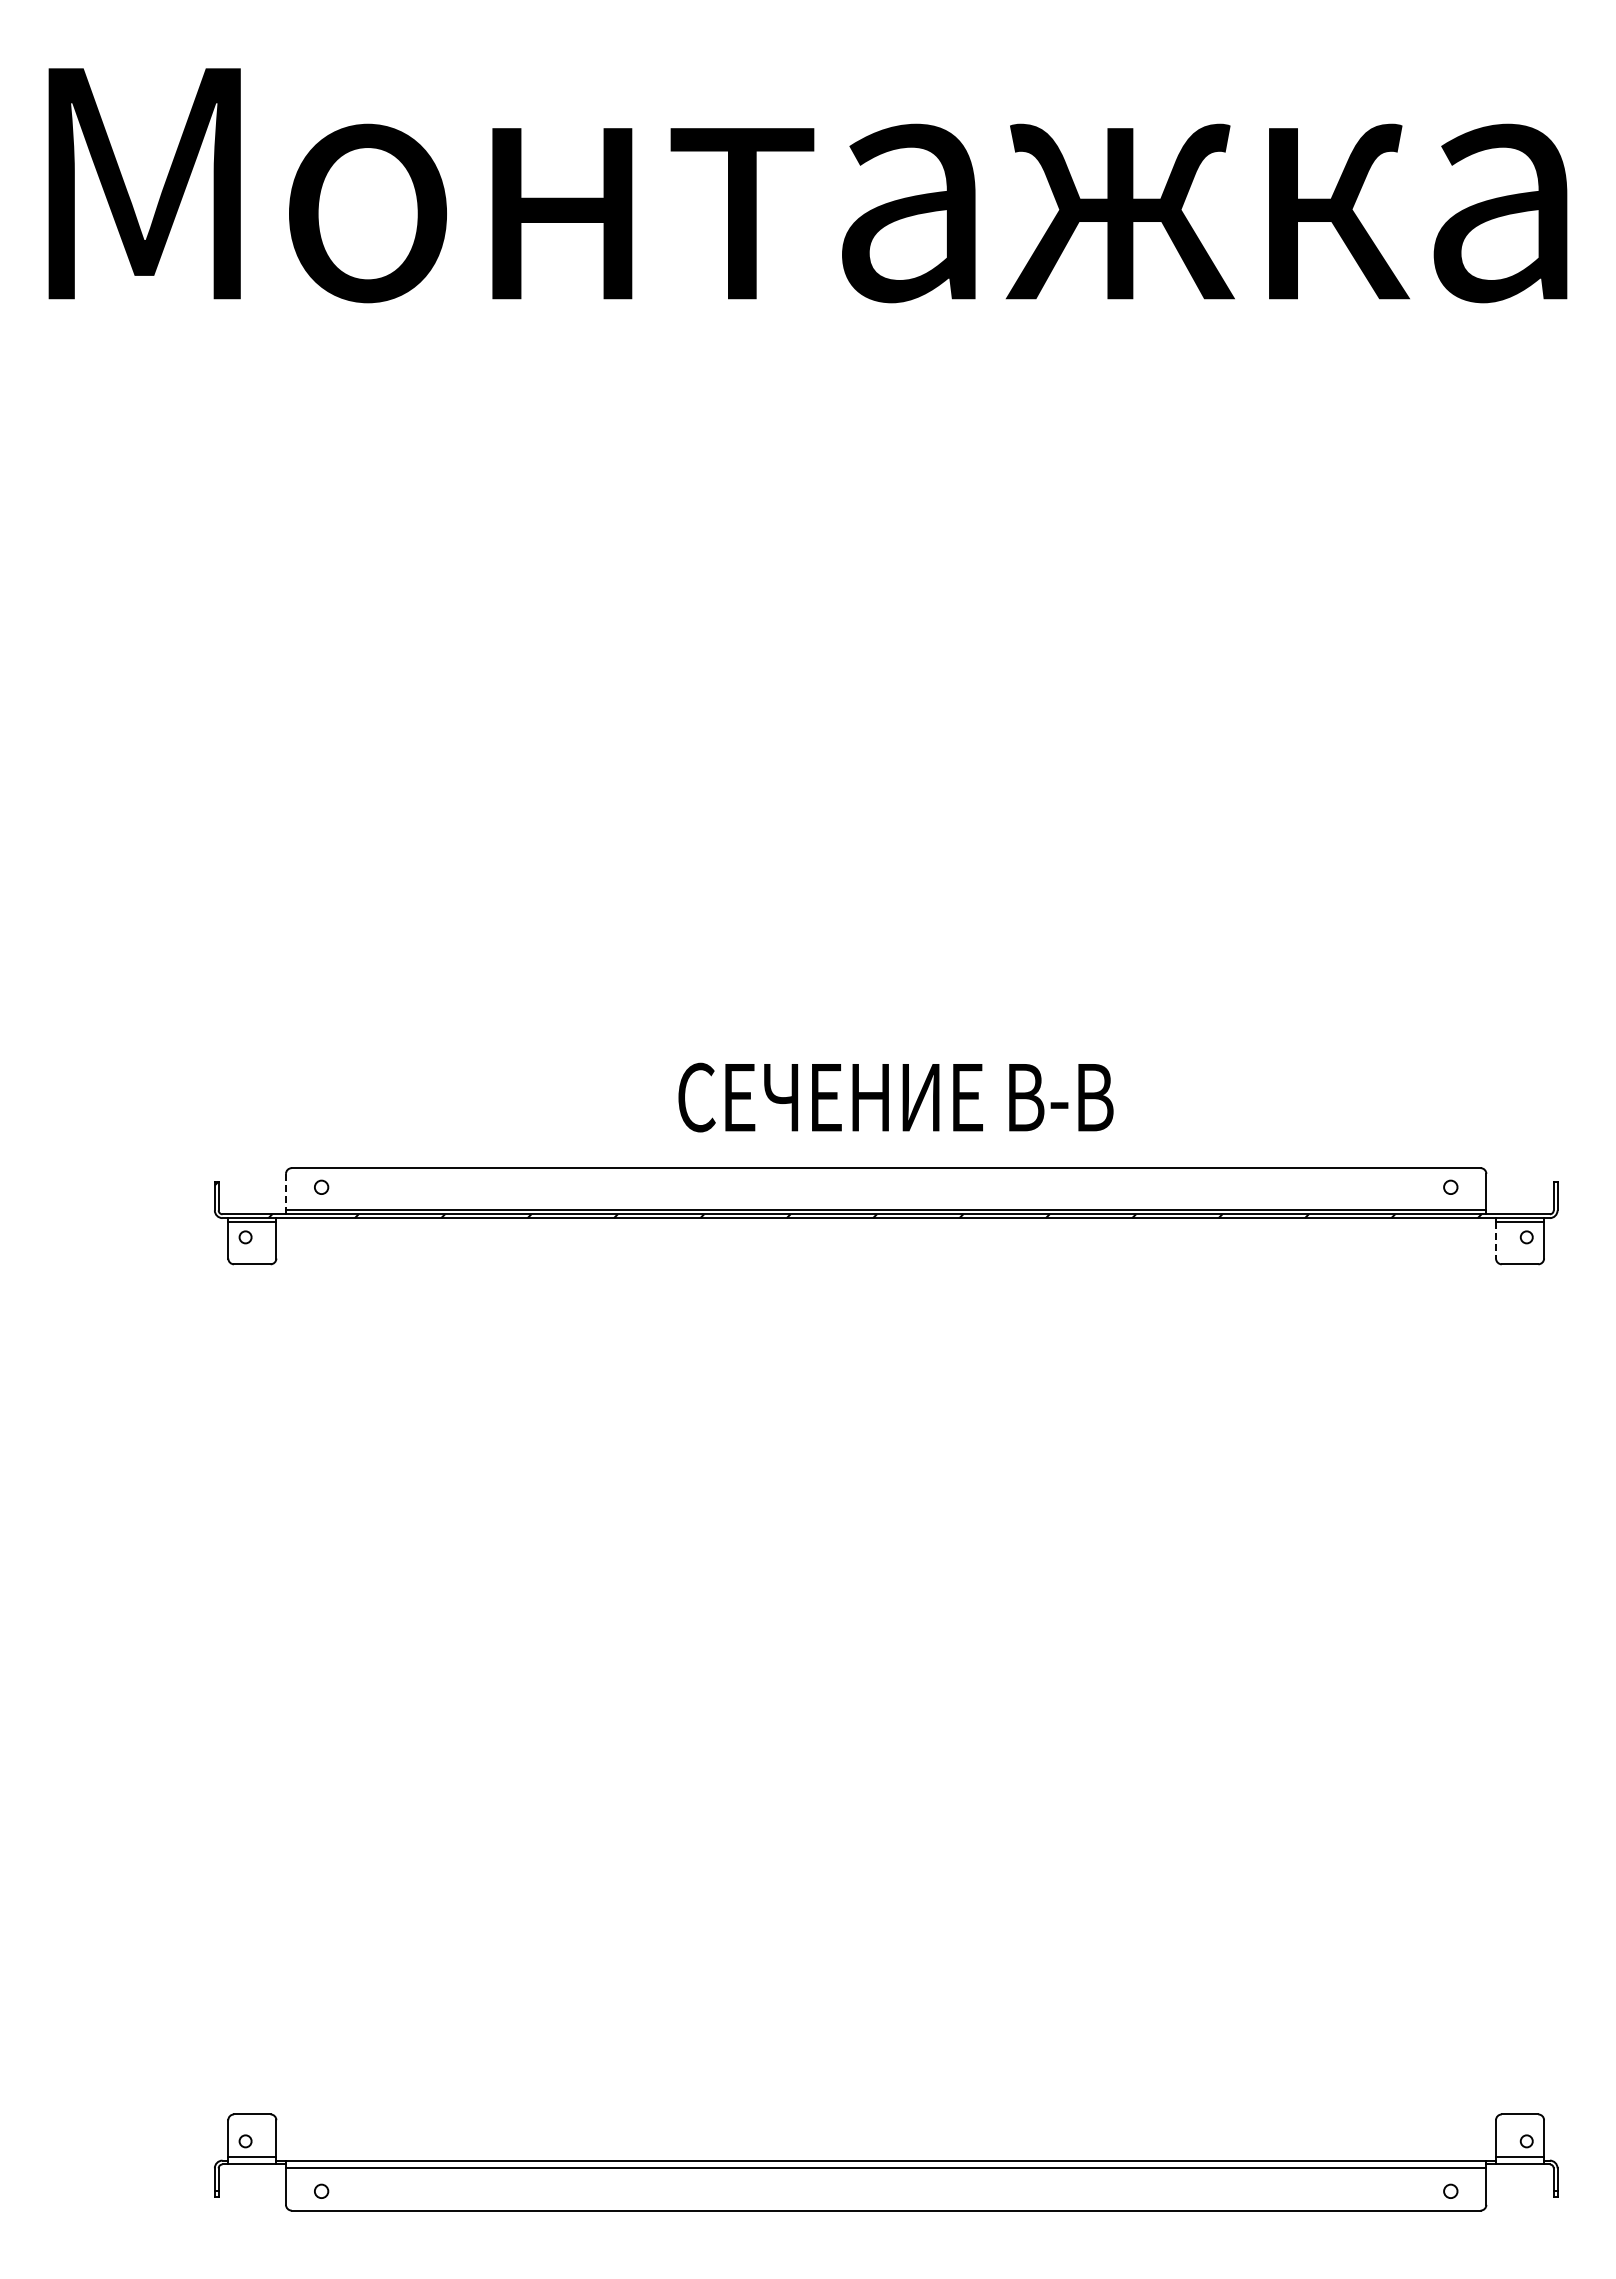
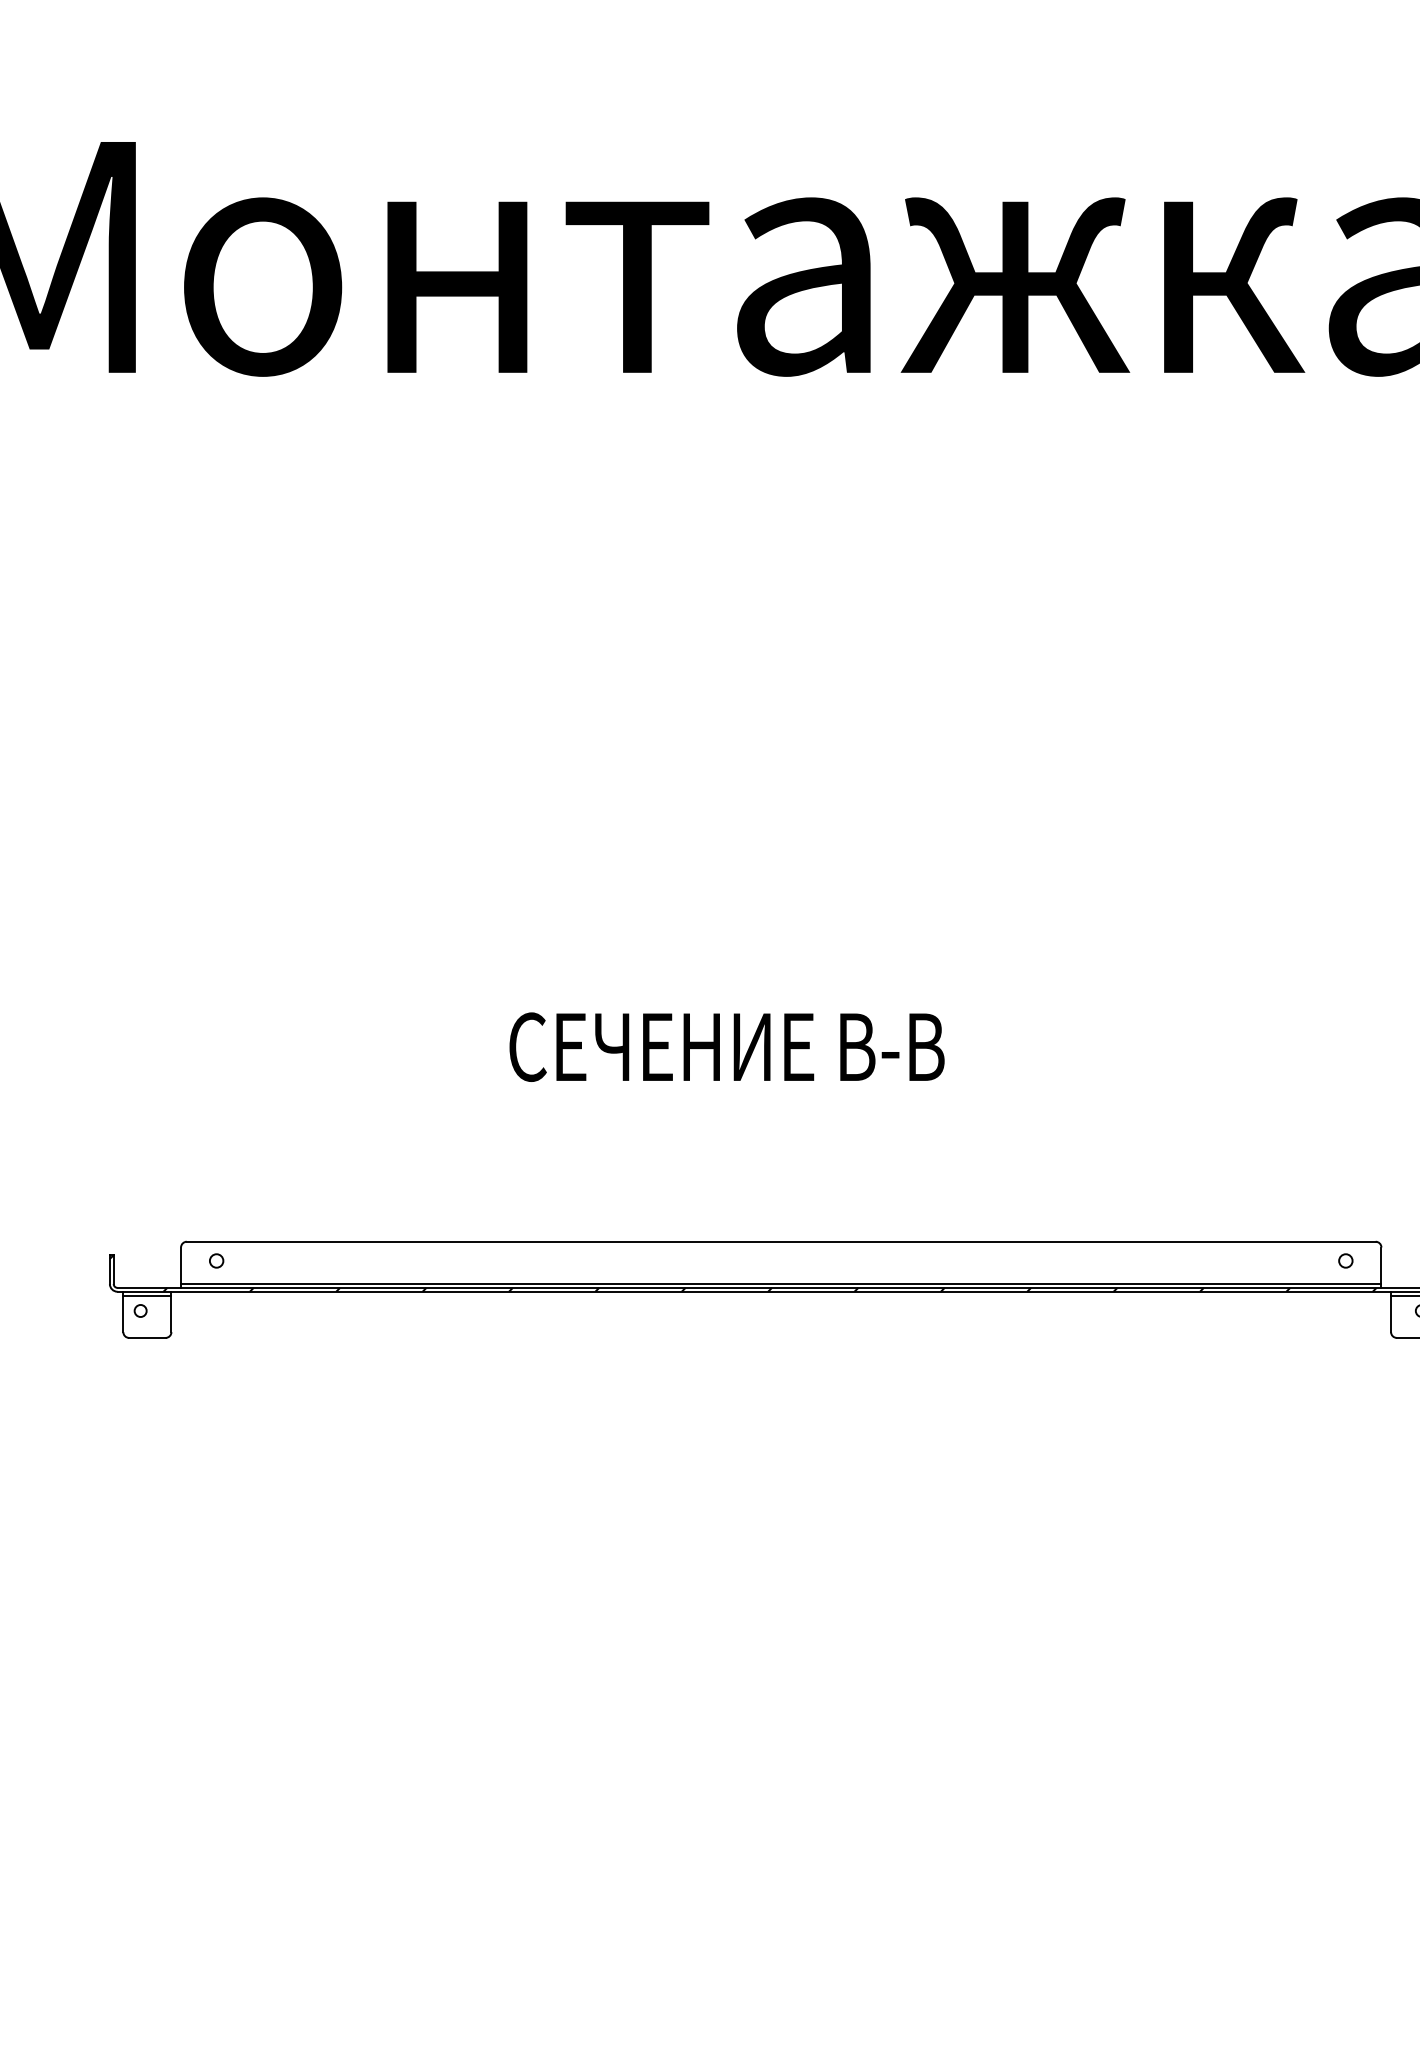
text: (895, 1097) -> (726, 1047), moved
line: (286, 1192) -> (181, 1266), dashed -> solid
line: (1496, 1240) -> (1391, 1314), dashed -> solid

